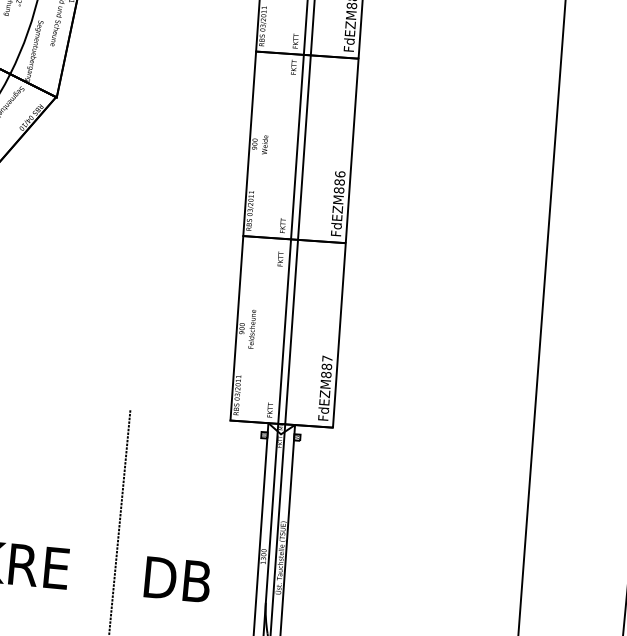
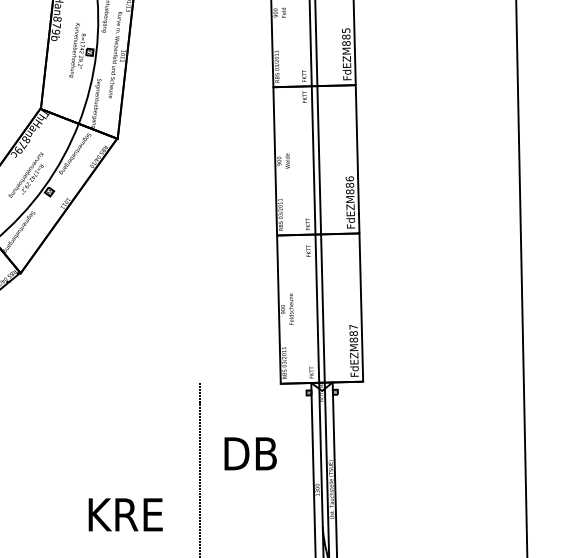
text: (177, 579) -> (250, 453), moved

